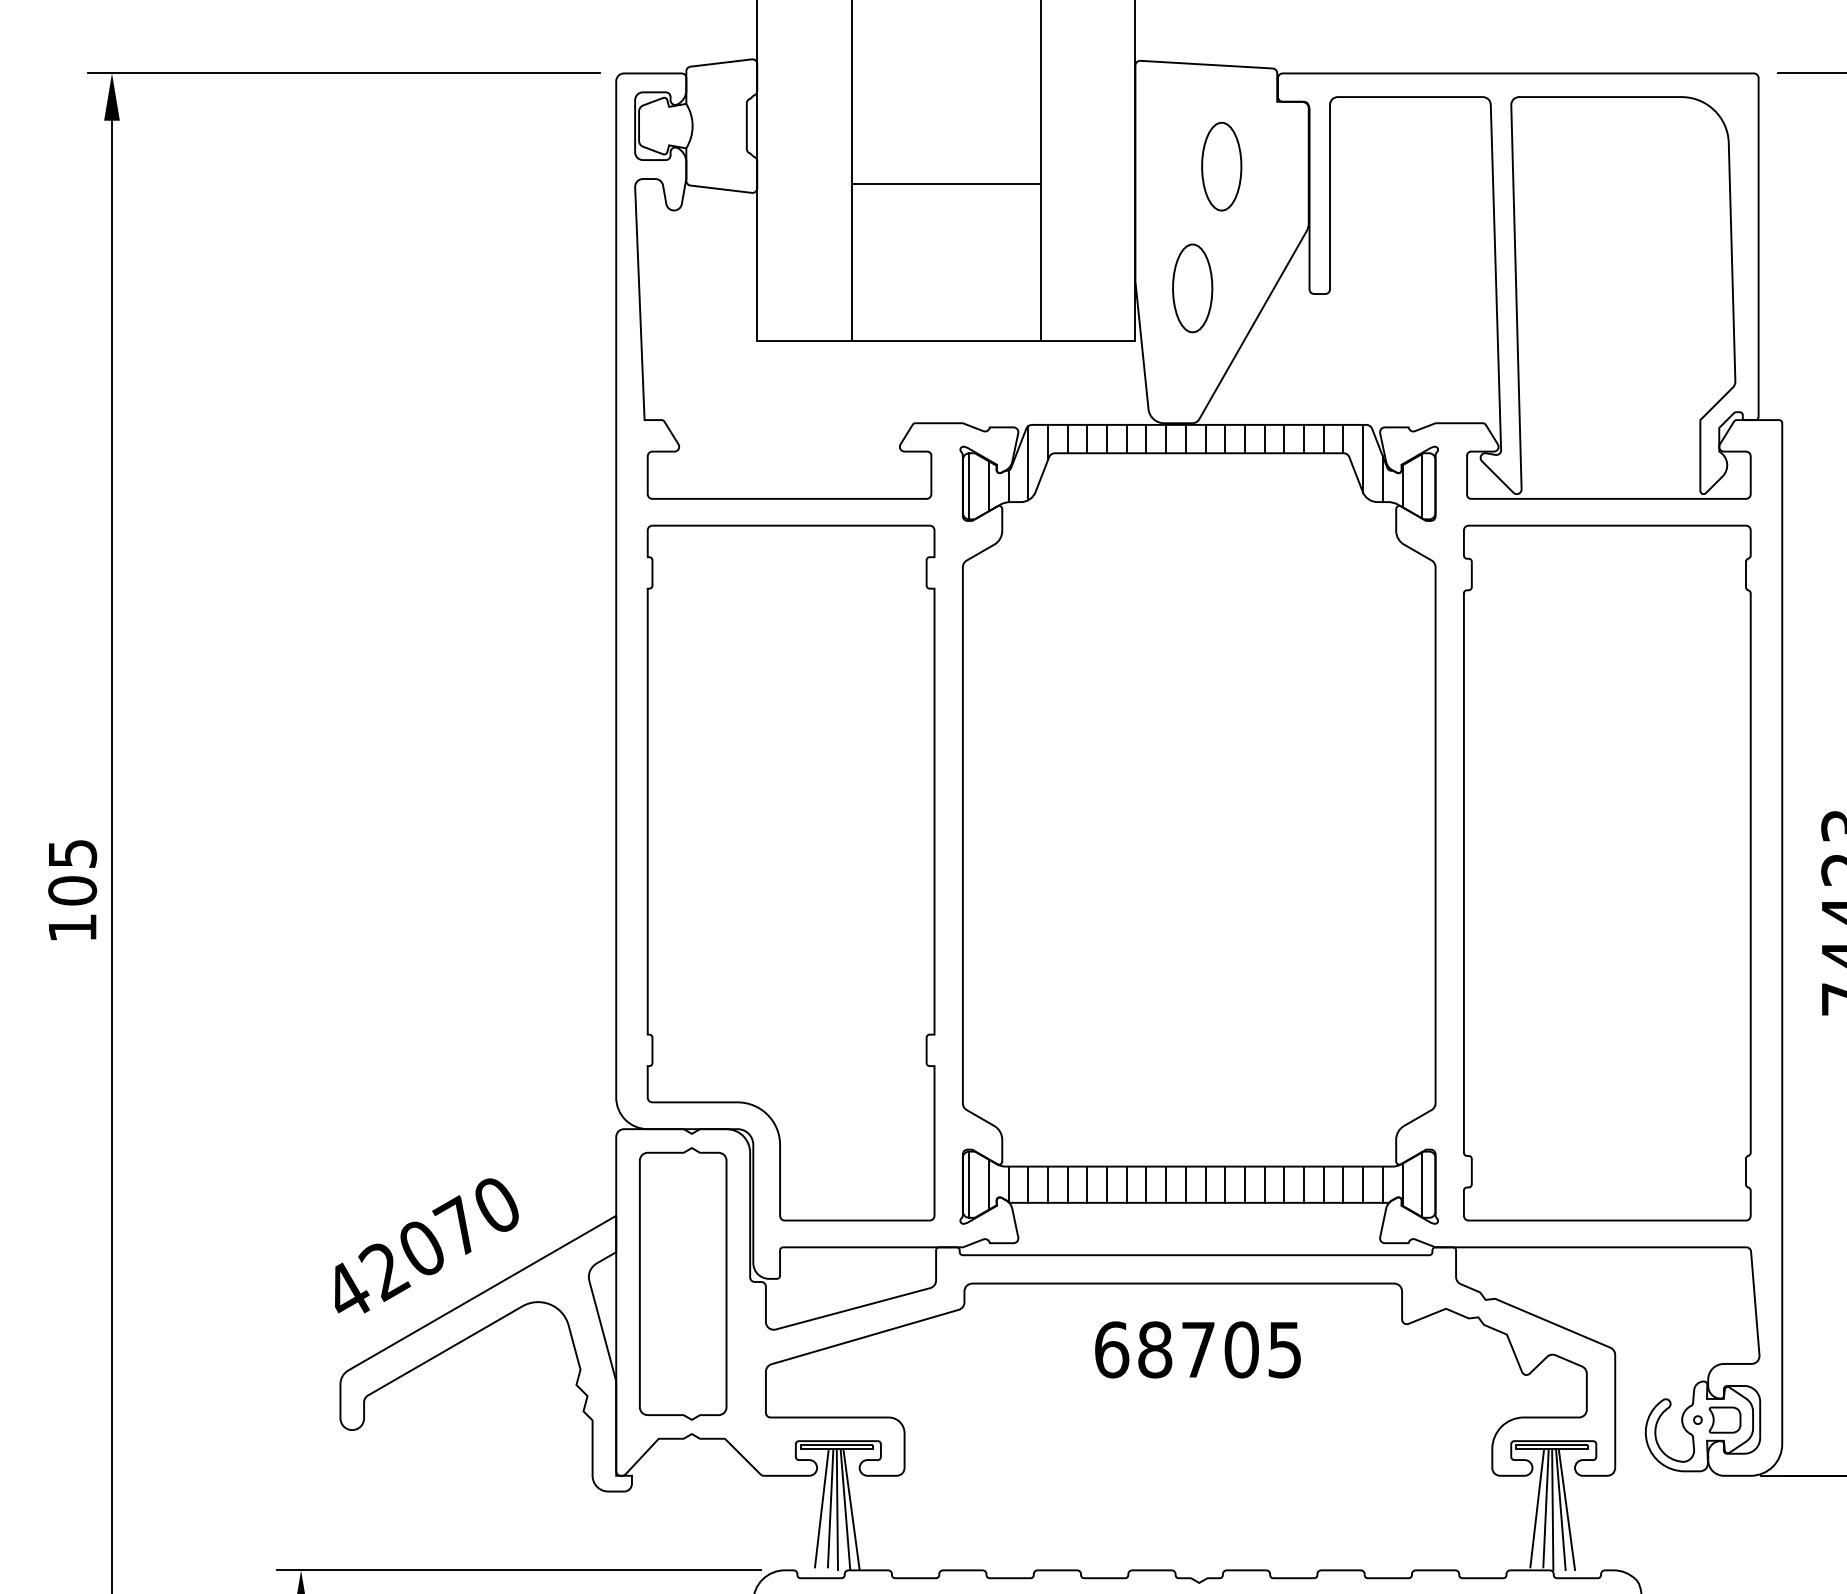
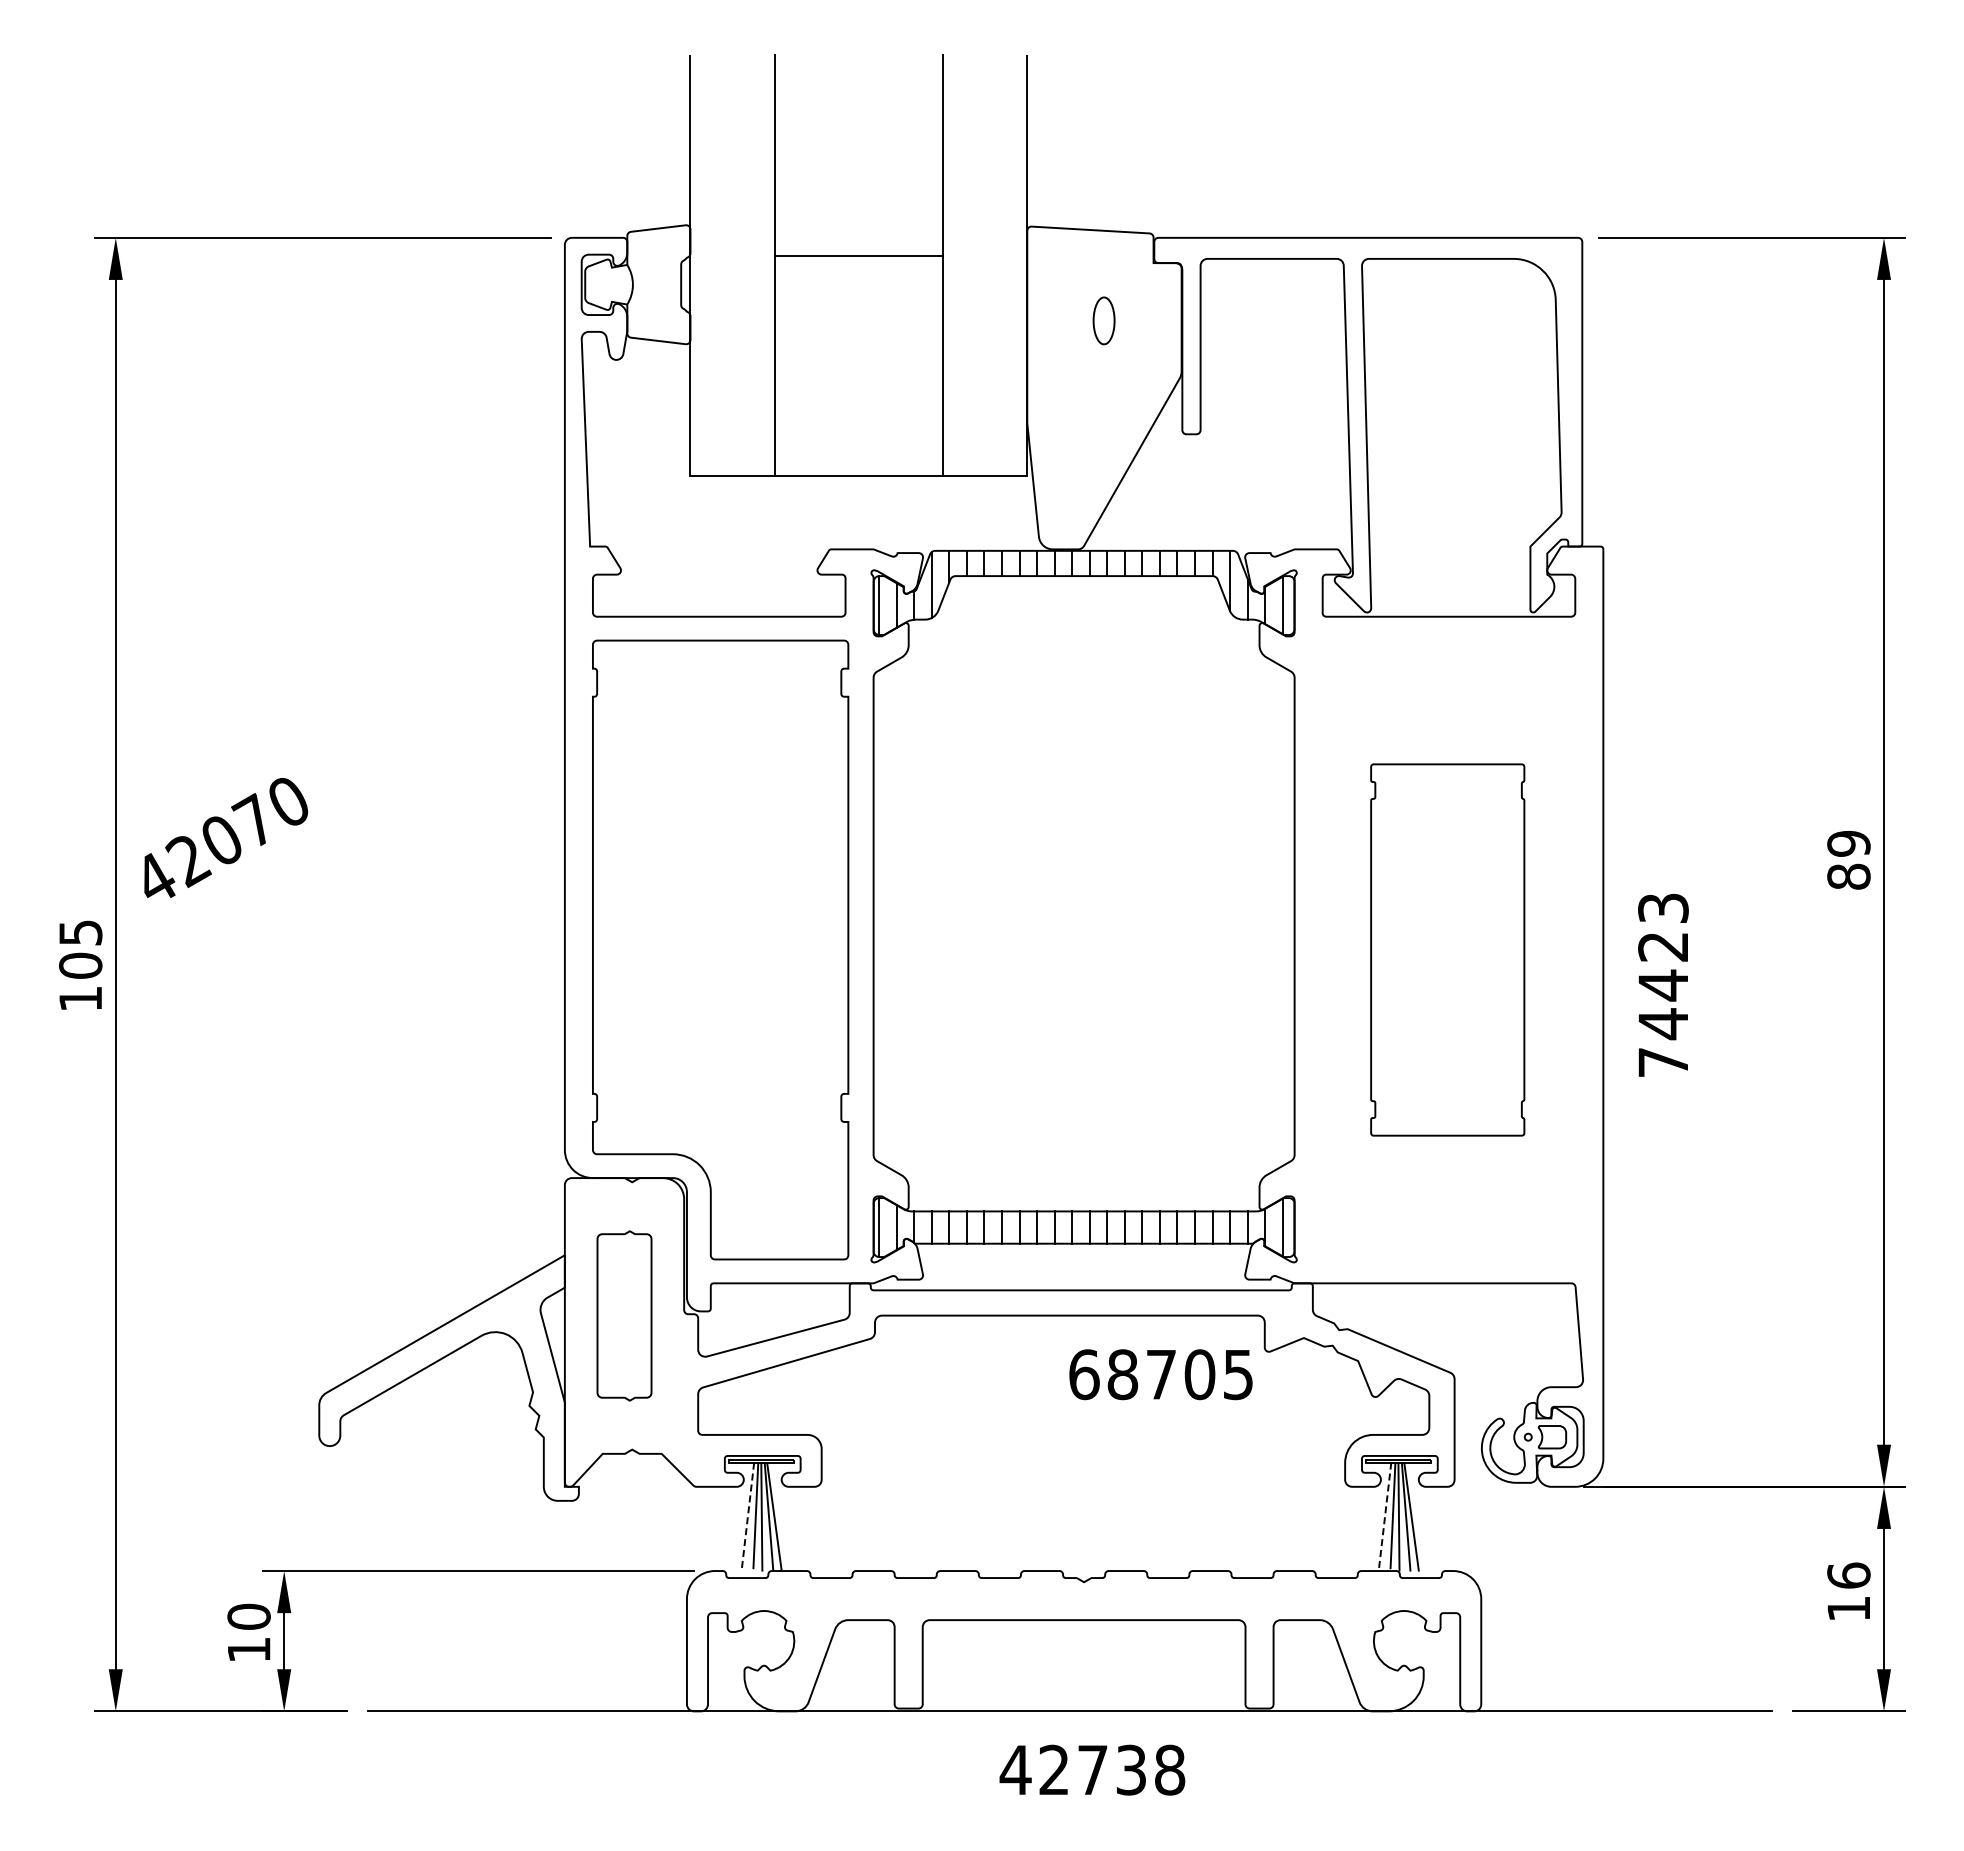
part: (1220, 166) -> (1103, 320), size x0.6
line: (945, 184) -> (858, 256), moved
part: (1191, 288) -> (1077, 429), removed
part: (1607, 872) -> (1447, 949), size x0.6
text: (427, 1245) -> (226, 837), moved
part: (683, 1283) -> (624, 1315), size x0.7
text: (1197, 1349) -> (1160, 1374), moved
line: (822, 1508) -> (748, 1515), solid -> dashed
line: (1537, 1508) -> (1385, 1515), solid -> dashed

